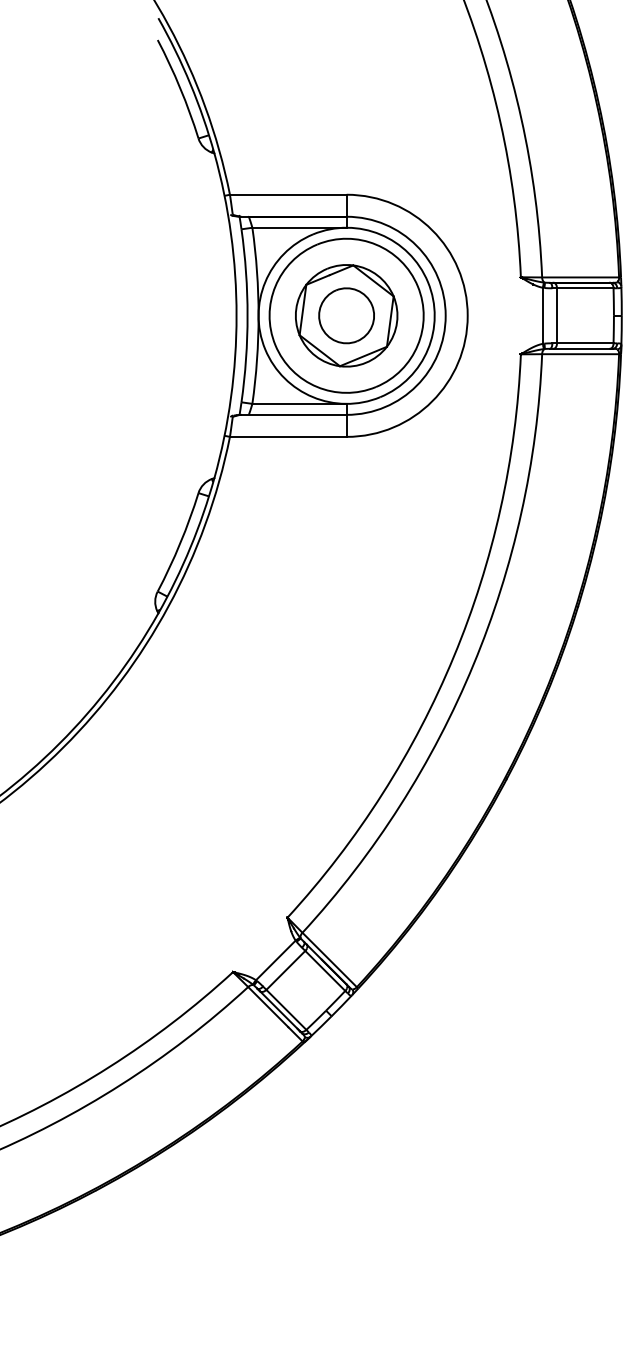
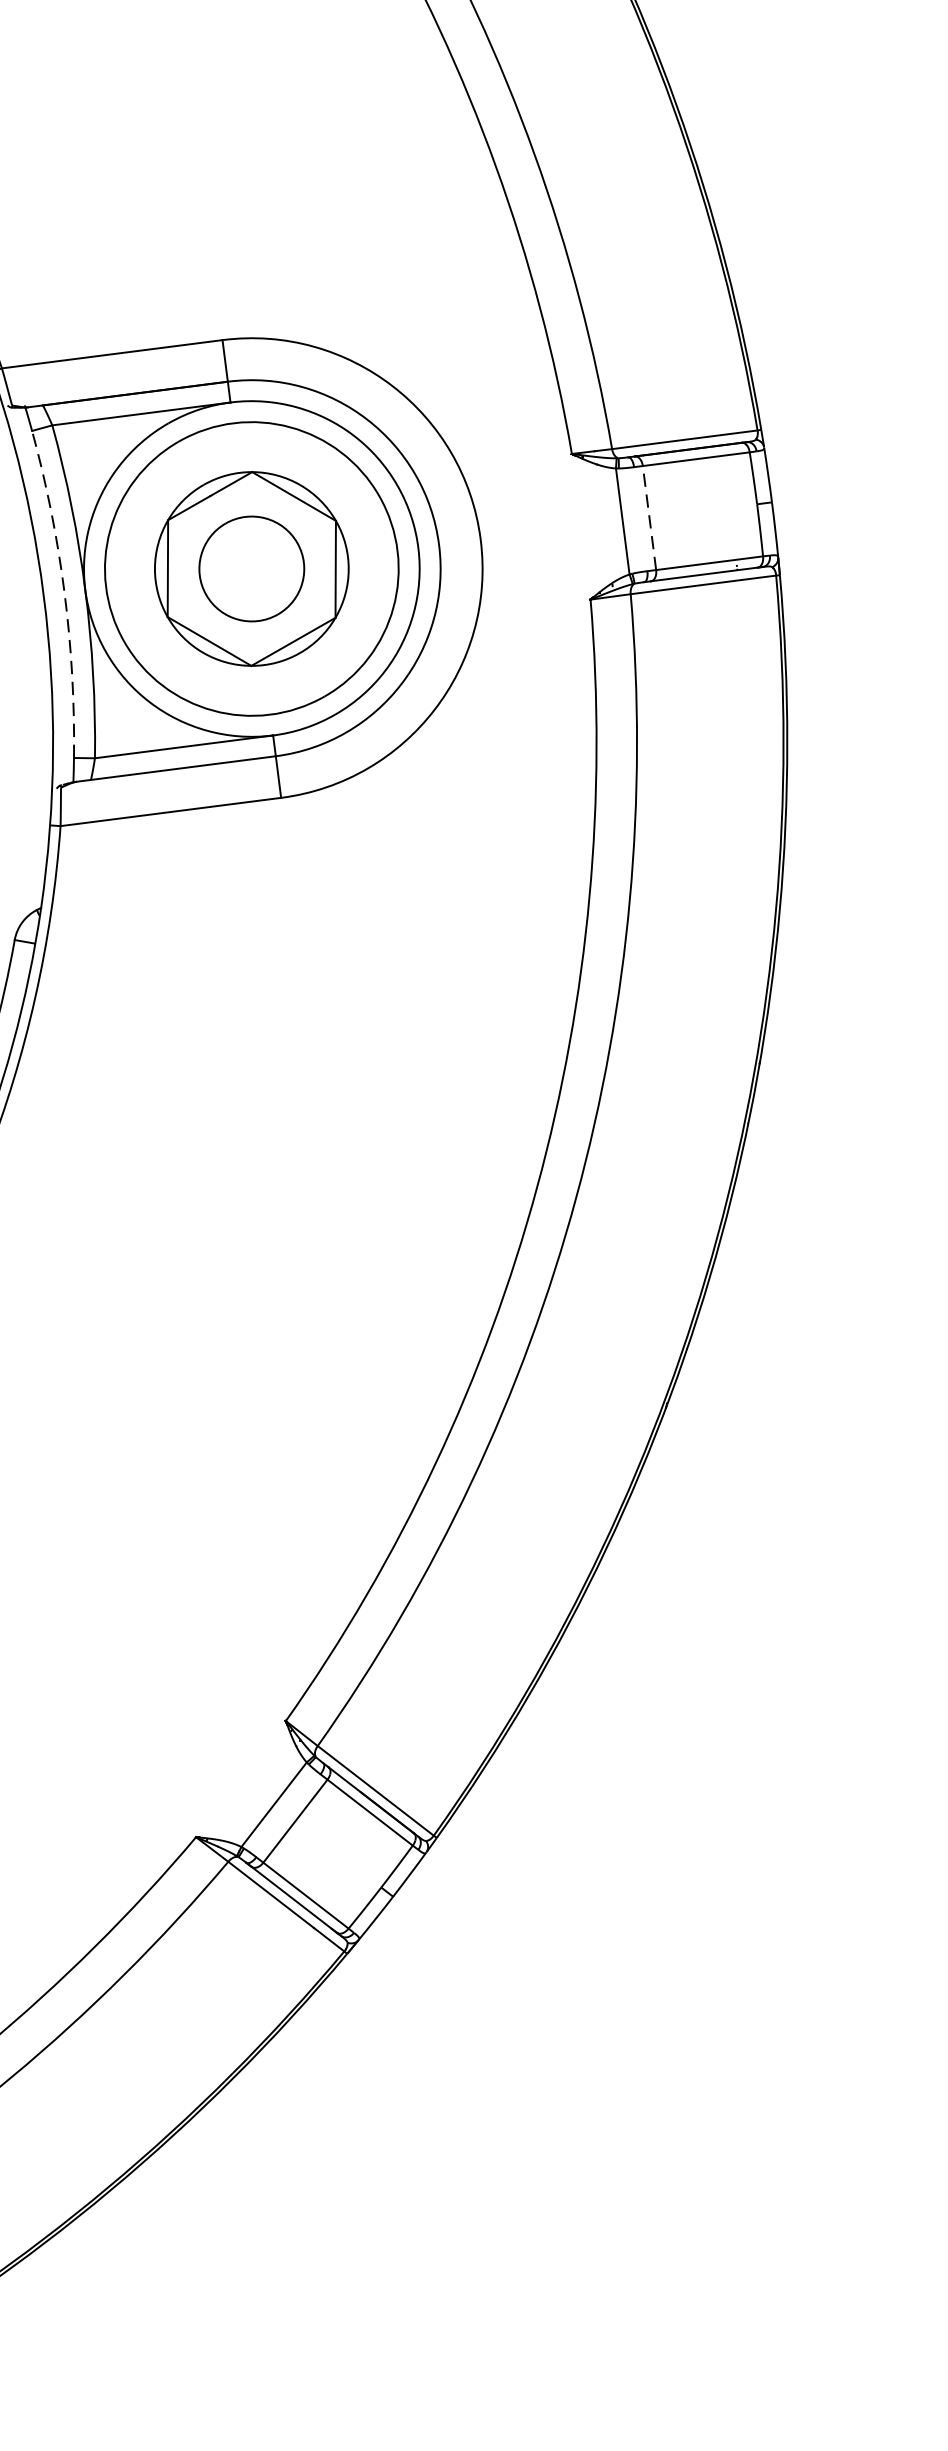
arc: (247, 315) -> (64, 592), solid -> dashed
line: (557, 315) -> (650, 517), solid -> dashed

